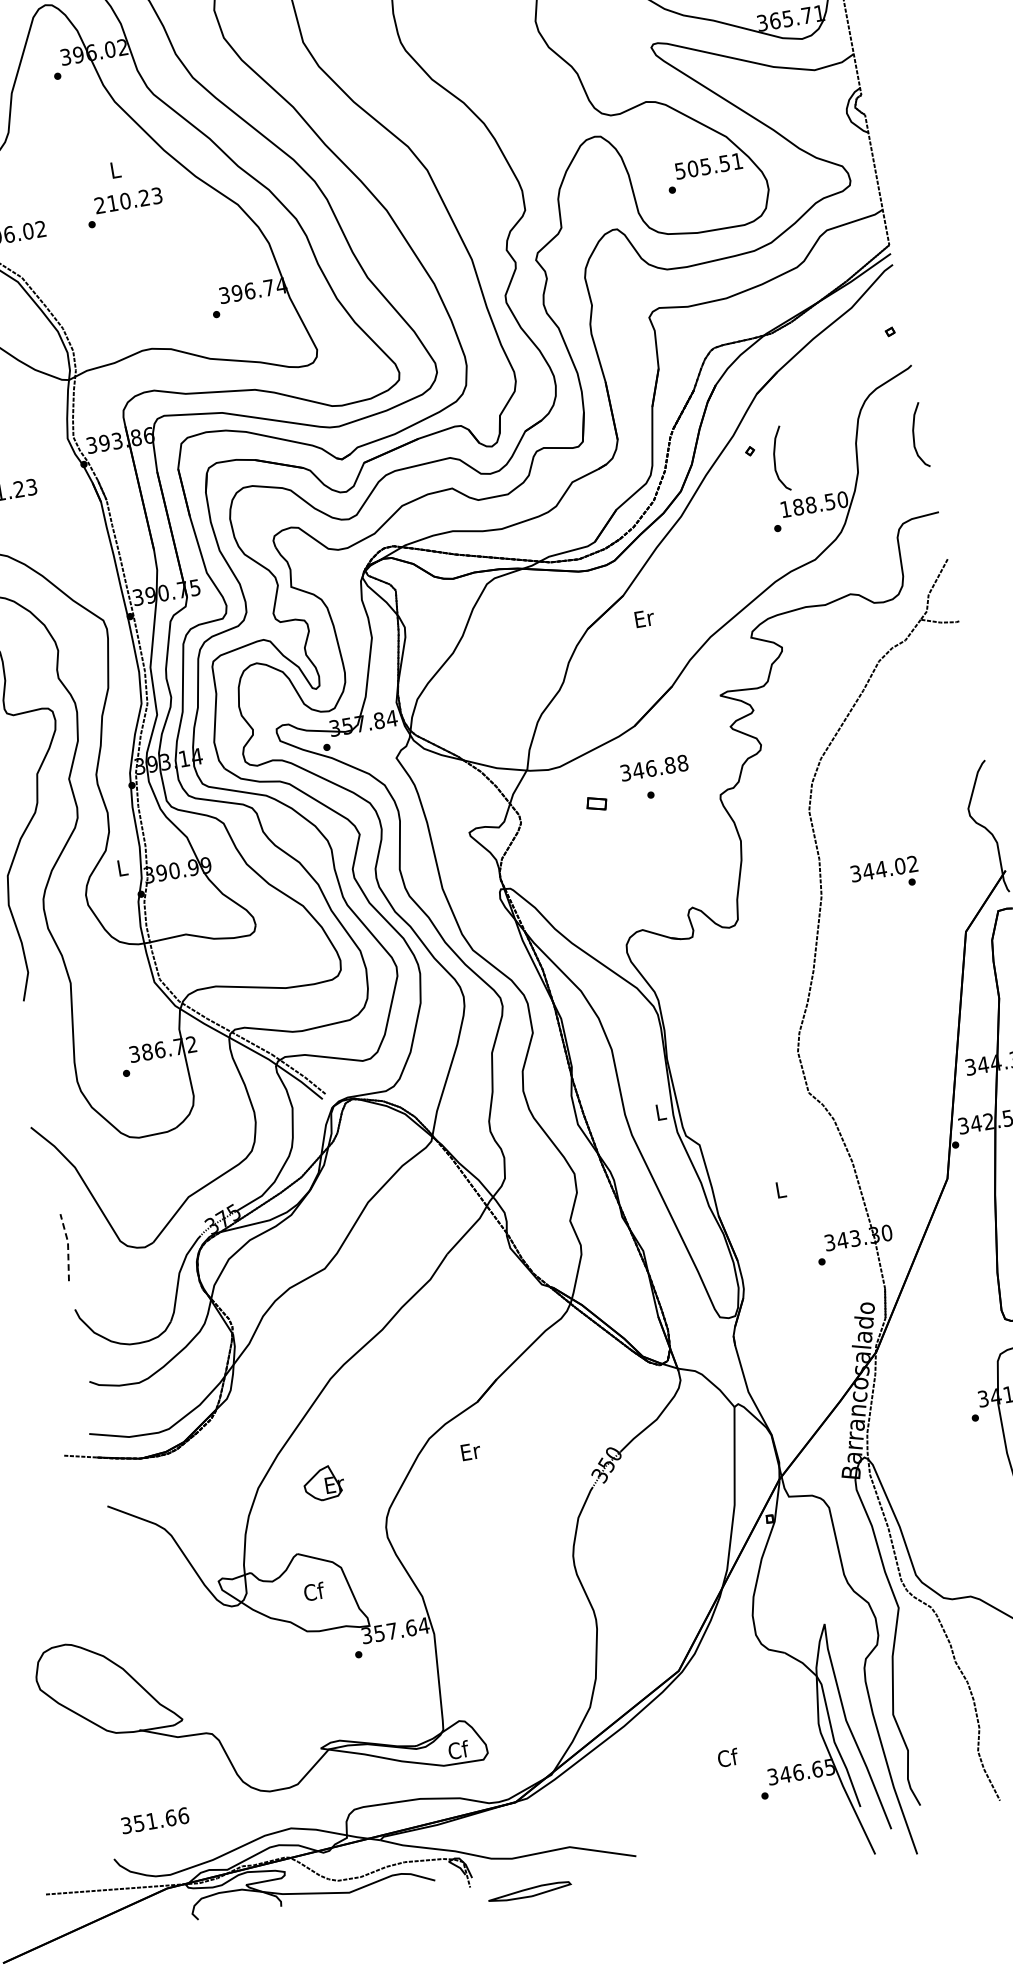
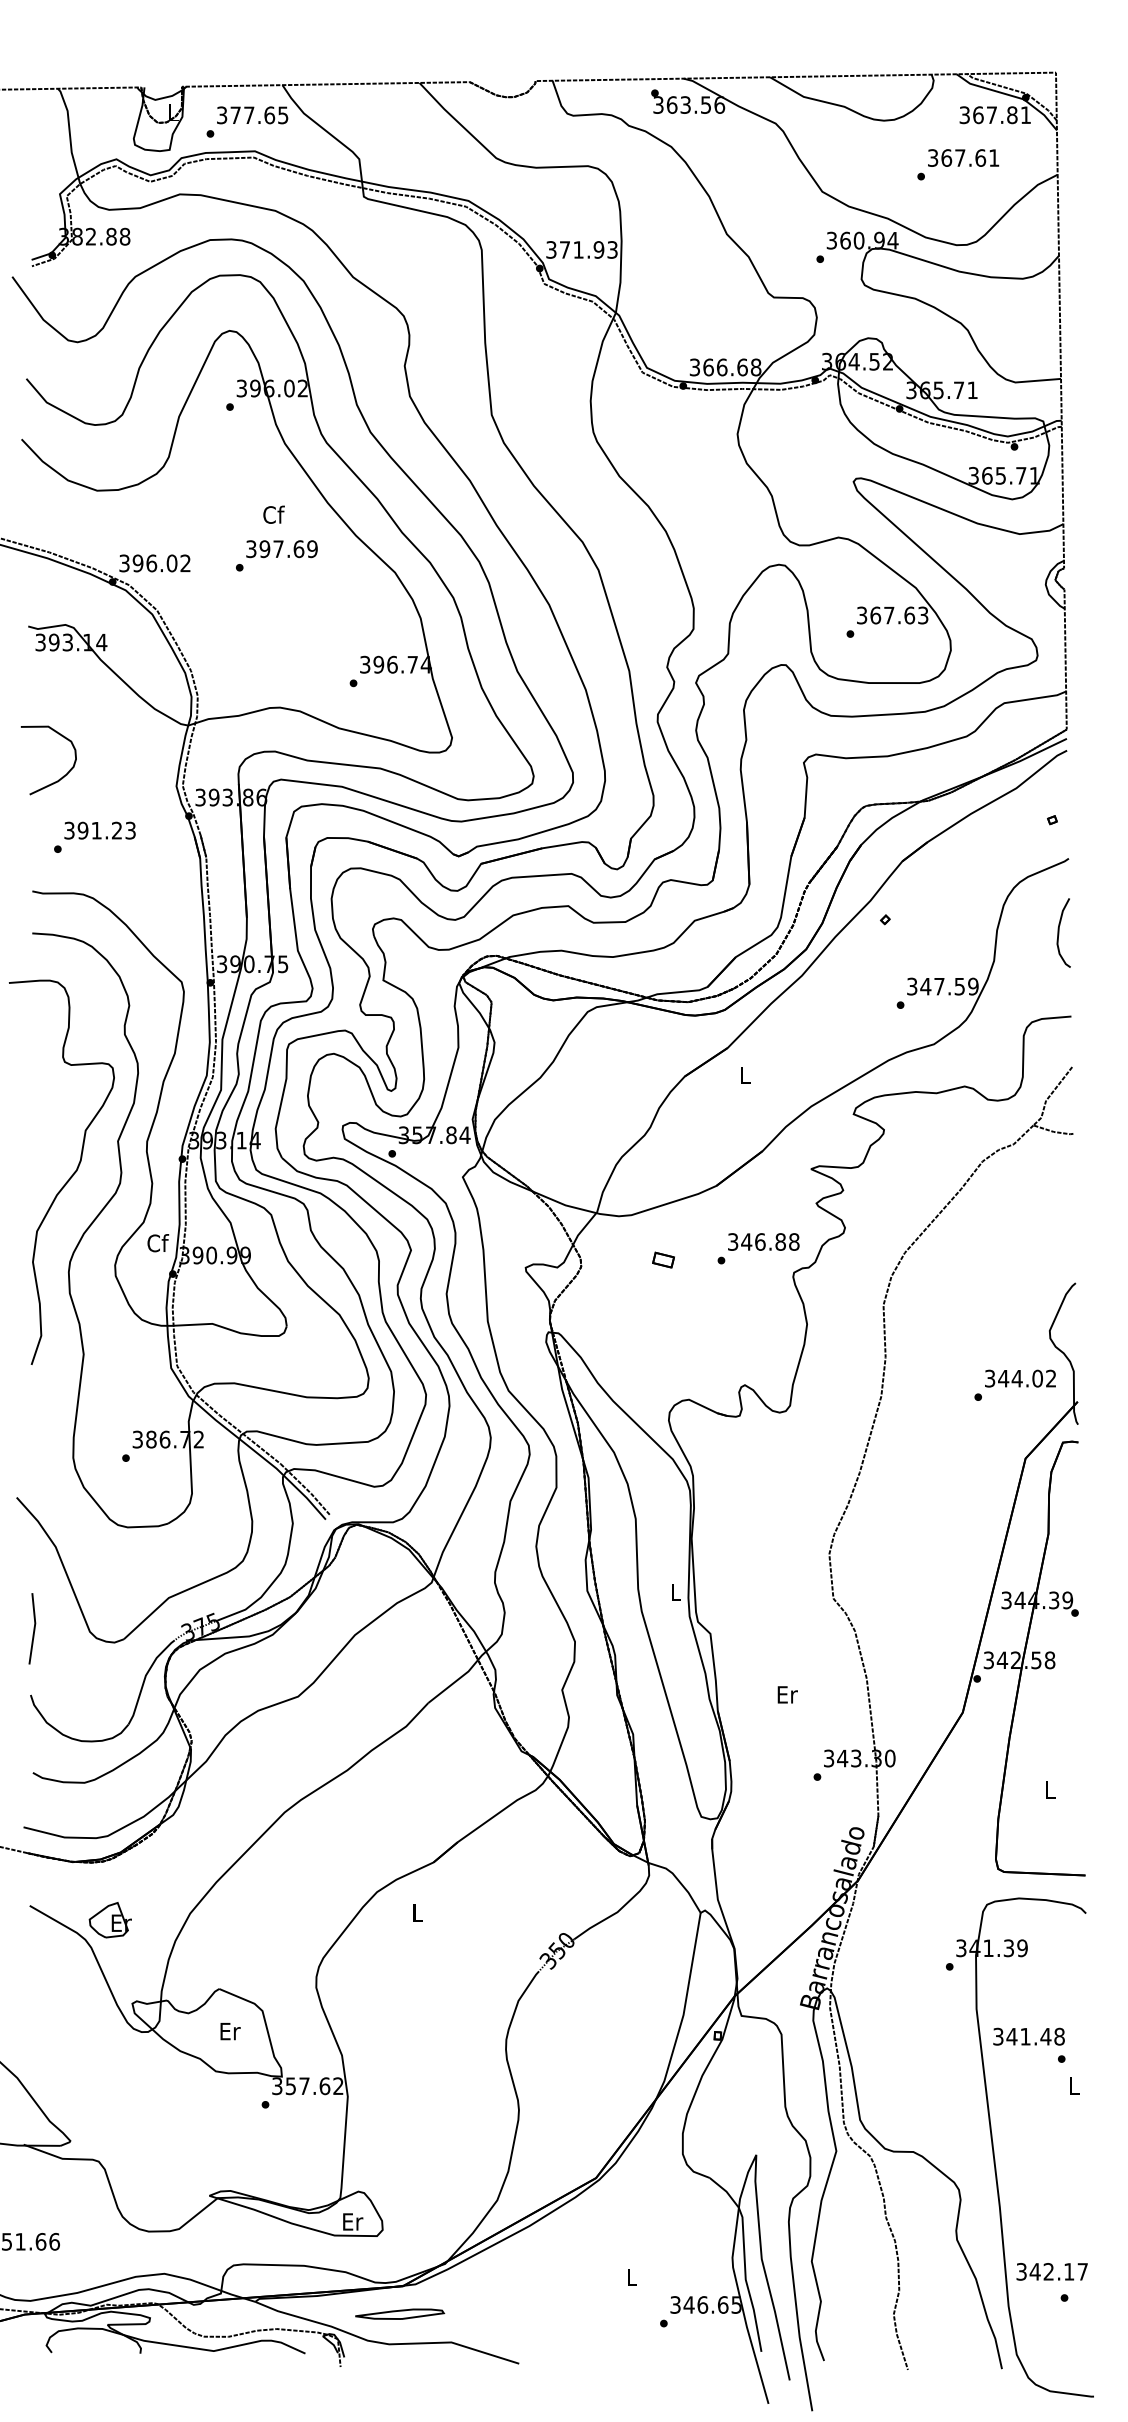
text: (708, 166) -> (892, 615), 505.51 -> 367.63
text: (115, 169) -> (273, 514), L -> Cf
text: (128, 201) -> (281, 549), 210.23 -> 397.69
curve: (775, 459) -> (910, 932), removed
text: (813, 504) -> (942, 986), 188.50 -> 347.59
text: (645, 618) -> (746, 1075), Er -> L
text: (654, 767) -> (763, 1241), moved
text: (122, 868) -> (158, 1243), L -> Cf
text: (884, 868) -> (1020, 1378), moved
text: (781, 1189) -> (787, 1694), L -> Er
line: (68, 1246) -> (34, 1628), dashed -> solid
text: (471, 1451) -> (418, 1912), Er -> L
part: (323, 1483) -> (109, 1920), moved
text: (314, 1591) -> (230, 2031), Cf -> Er
text: (423, 1625) -> (338, 2085), 357.64 -> 357.62
text: (458, 1749) -> (352, 2221), Cf -> Er
text: (728, 1757) -> (632, 2277), Cf -> L
part: (530, 1891) -> (400, 2313), moved

